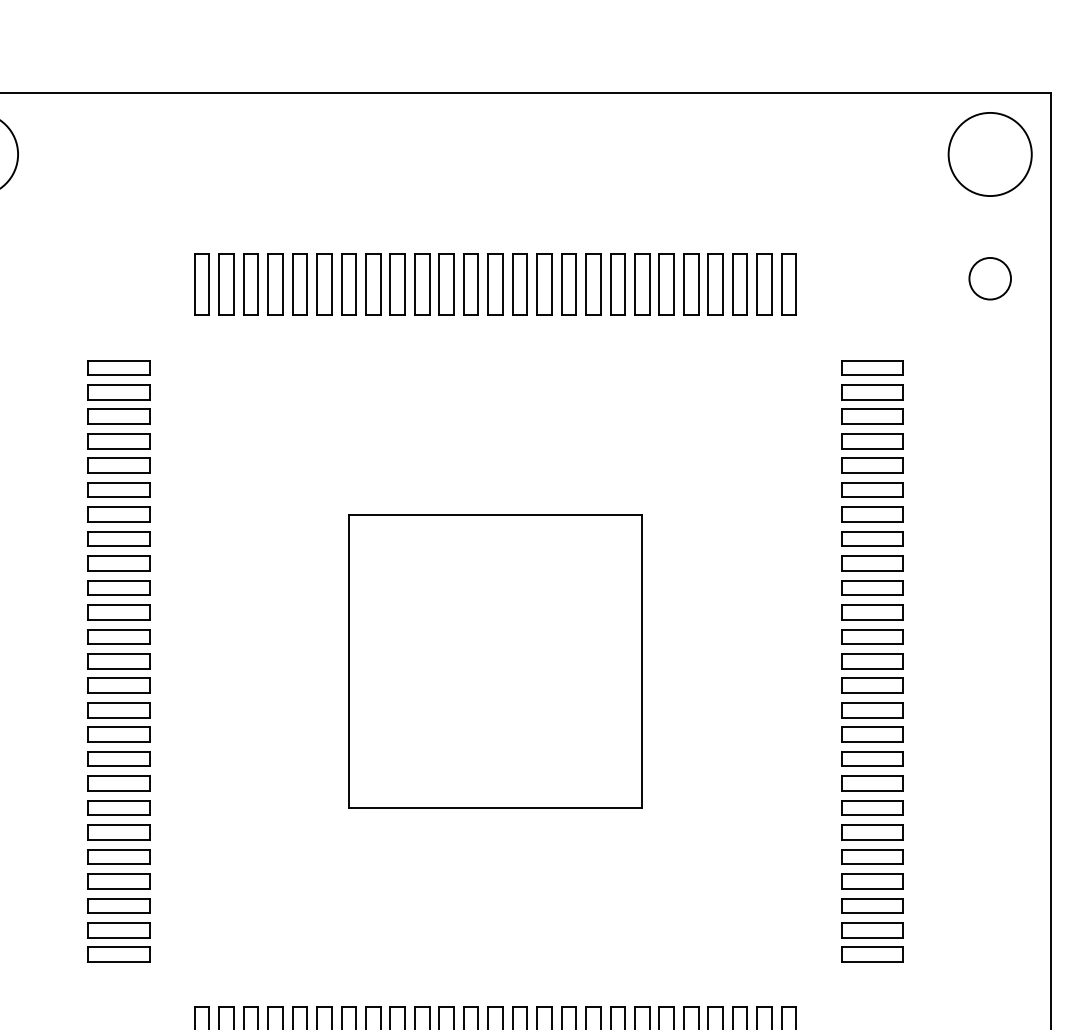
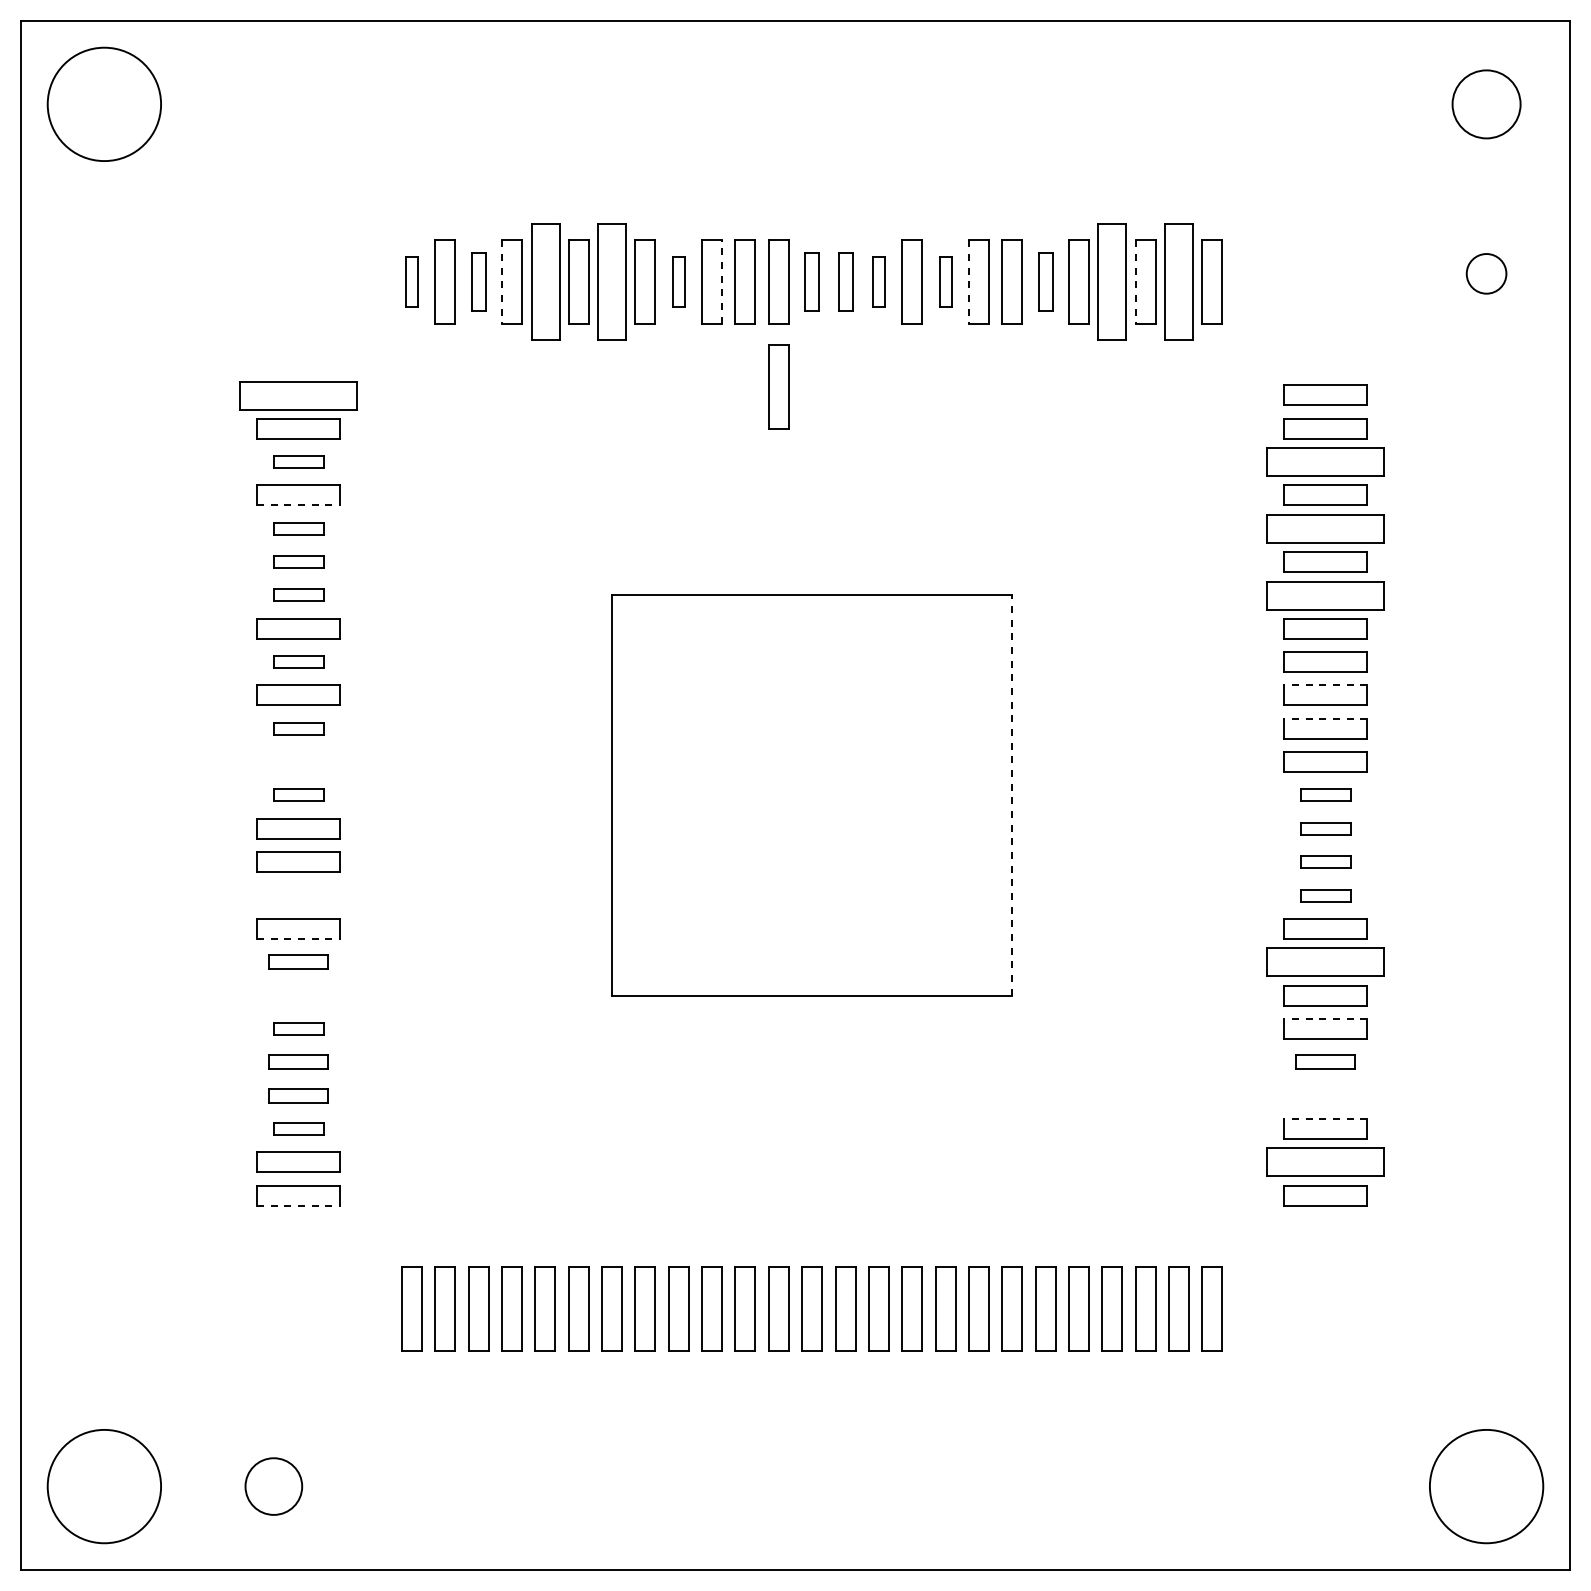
circle: (990, 154) -> (1486, 104), size x0.6
circle: (990, 278) -> (1486, 273), size x0.7
part: (201, 284) -> (411, 281), size x0.6
part: (250, 284) -> (478, 281), size x0.7
part: (299, 284) -> (544, 281), size x1.4
part: (348, 284) -> (611, 281), size x1.4
part: (397, 284) -> (678, 281), size x0.6
part: (495, 284) -> (811, 281), size x0.7
part: (520, 284) -> (845, 281), size x0.7
part: (544, 284) -> (878, 281), size x0.6
part: (593, 284) -> (945, 281), size x0.6
part: (666, 284) -> (1045, 281), size x0.7
part: (715, 284) -> (1111, 281), size x1.4
part: (764, 284) -> (1178, 281), size x1.4
line: (268, 285) -> (502, 282), solid -> dashed
line: (429, 285) -> (722, 282), solid -> dashed
line: (610, 285) -> (968, 282), solid -> dashed
line: (732, 285) -> (1135, 282), solid -> dashed
part: (470, 361) -> (778, 386), added
part: (118, 367) -> (298, 394), size x1.4
part: (118, 416) -> (298, 461), size x0.6
part: (872, 416) -> (1325, 461), size x1.4
line: (118, 448) -> (298, 505), solid -> dashed
part: (118, 465) -> (298, 528), size x0.6
part: (872, 465) -> (1325, 528), size x1.4
part: (118, 489) -> (298, 561), size x0.6
part: (118, 513) -> (298, 594), size x0.6
part: (872, 513) -> (1325, 594), size x1.4
part: (118, 563) -> (298, 661), size x0.6
line: (872, 580) -> (1325, 685), solid -> dashed
line: (872, 604) -> (1325, 718), solid -> dashed
part: (118, 612) -> (298, 728), size x0.6
part: (118, 636) -> (298, 761), removed
part: (118, 660) -> (298, 794), size x0.6
part: (872, 660) -> (1325, 794), size x0.6
line: (642, 661) -> (1012, 795), solid -> dashed
part: (872, 685) -> (1325, 828), size x0.6
part: (872, 709) -> (1325, 861), size x0.6
part: (118, 734) -> (298, 895), removed
part: (872, 734) -> (1325, 895), size x0.6
line: (118, 766) -> (298, 938), solid -> dashed
part: (118, 783) -> (298, 961), size x0.7
part: (872, 783) -> (1325, 961), size x1.4
part: (118, 808) -> (298, 995), removed
line: (872, 824) -> (1325, 1018), solid -> dashed
part: (118, 832) -> (298, 1028), size x0.6
part: (118, 856) -> (298, 1061), size x0.7
part: (872, 856) -> (1325, 1061), size x0.7
part: (118, 881) -> (298, 1095), size x0.7
part: (872, 881) -> (1325, 1095), removed
line: (872, 898) -> (1325, 1118), solid -> dashed
part: (118, 905) -> (298, 1128), size x0.6
part: (872, 929) -> (1325, 1161), size x1.4
line: (118, 962) -> (298, 1205), solid -> dashed

